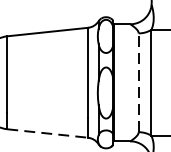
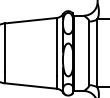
line: (139, 82) -> (89, 53), dashed -> solid
line: (48, 134) -> (31, 86), dashed -> solid

